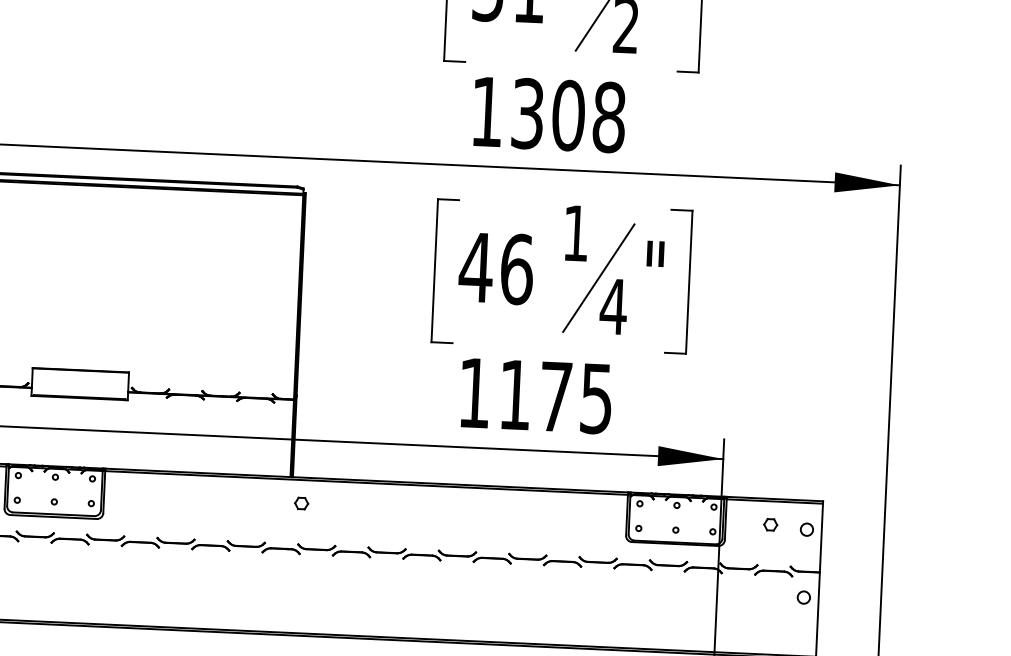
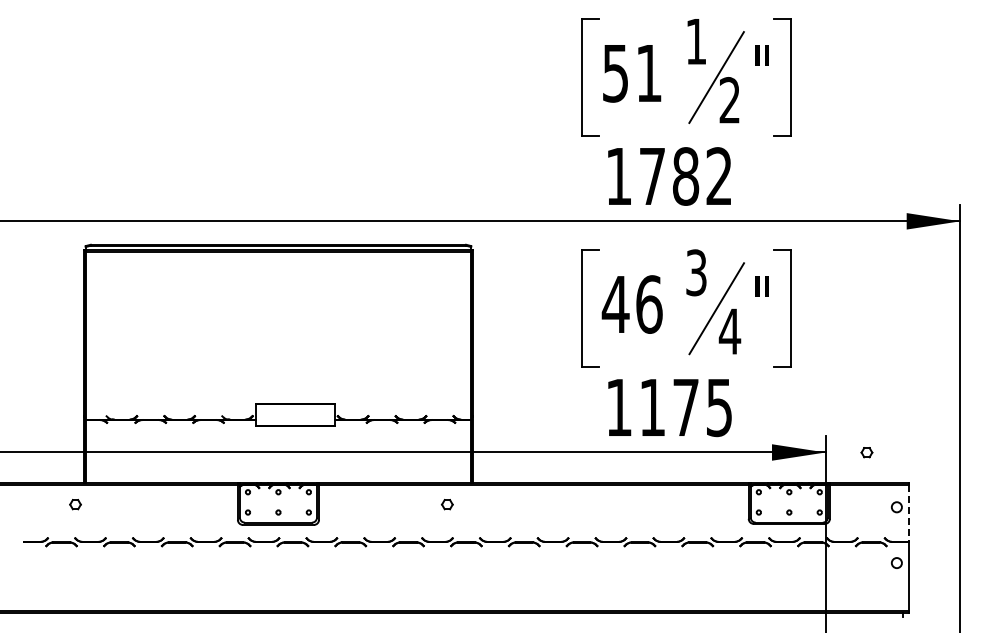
text: (568, 115) -> (685, 176), 1308 -> 1782
text: (576, 233) -> (696, 272), 1 -> 3
part: (300, 503) -> (446, 504), moved
part: (770, 524) -> (866, 452), moved
line: (821, 539) -> (909, 514), solid -> dashed

